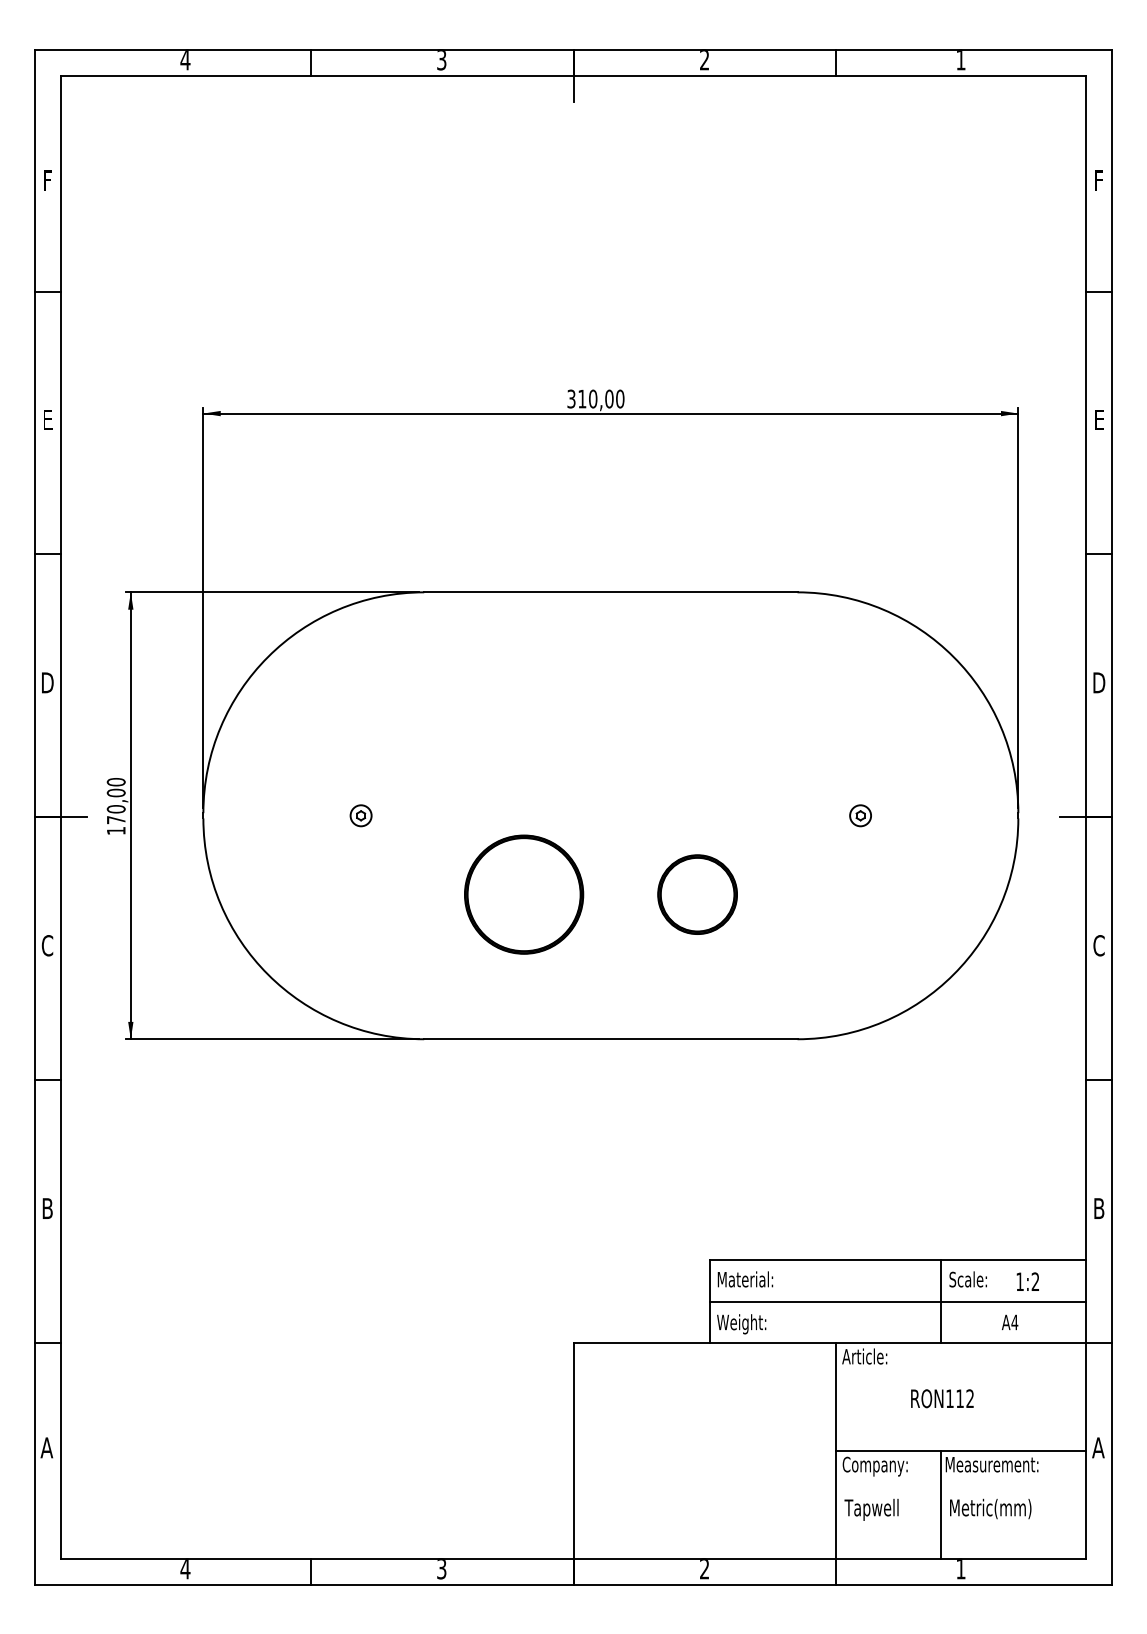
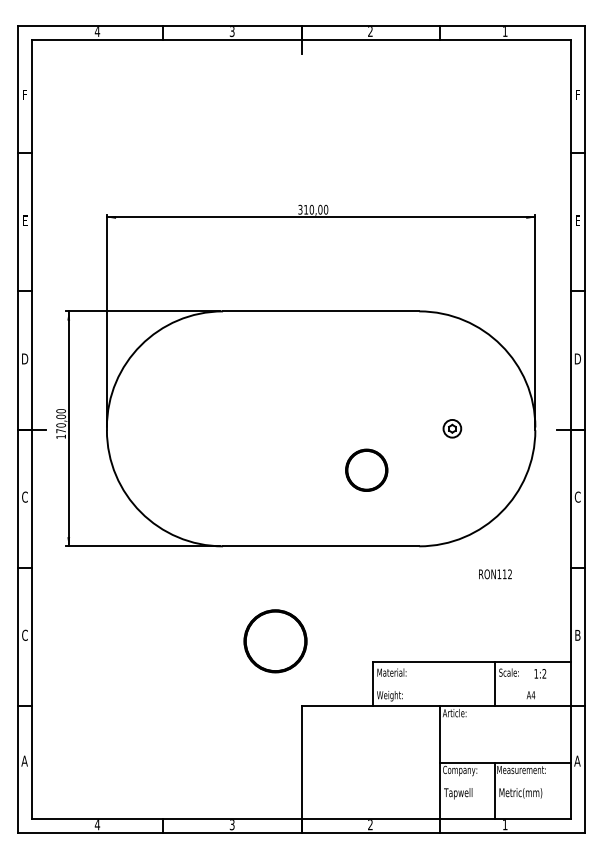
part: (360, 815) -> (189, 428), removed
part: (860, 815) -> (452, 428), size x1.6
circle: (524, 894) -> (275, 641), moved
text: (46, 1206) -> (24, 634), B -> C
line: (896, 1302) -> (471, 684), removed
text: (942, 1399) -> (495, 574), moved

